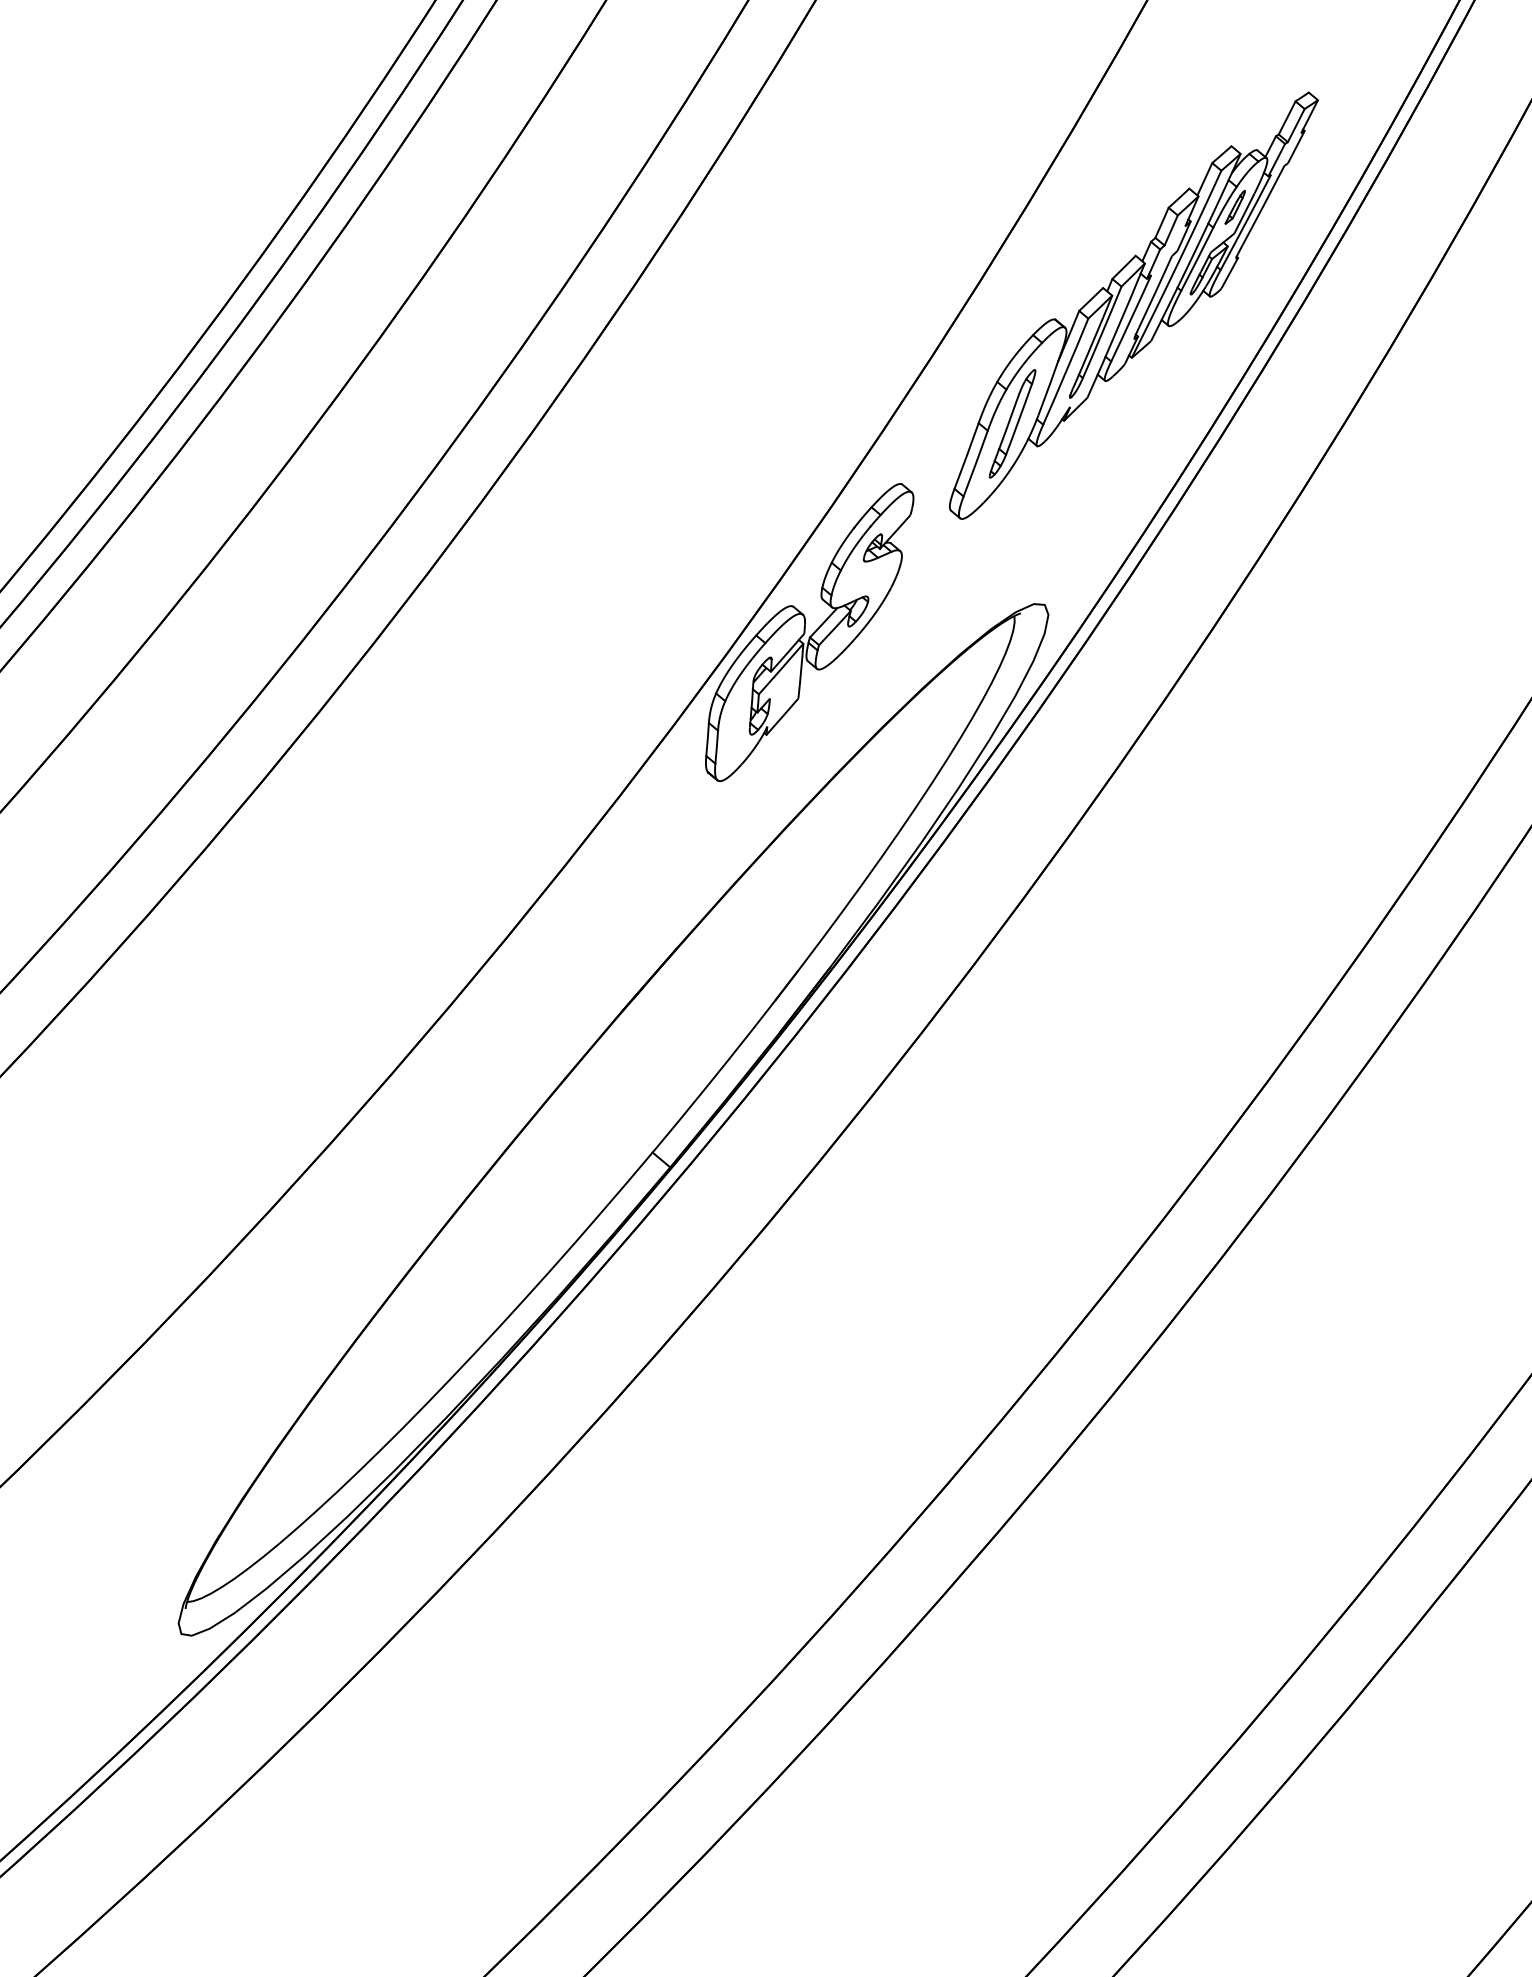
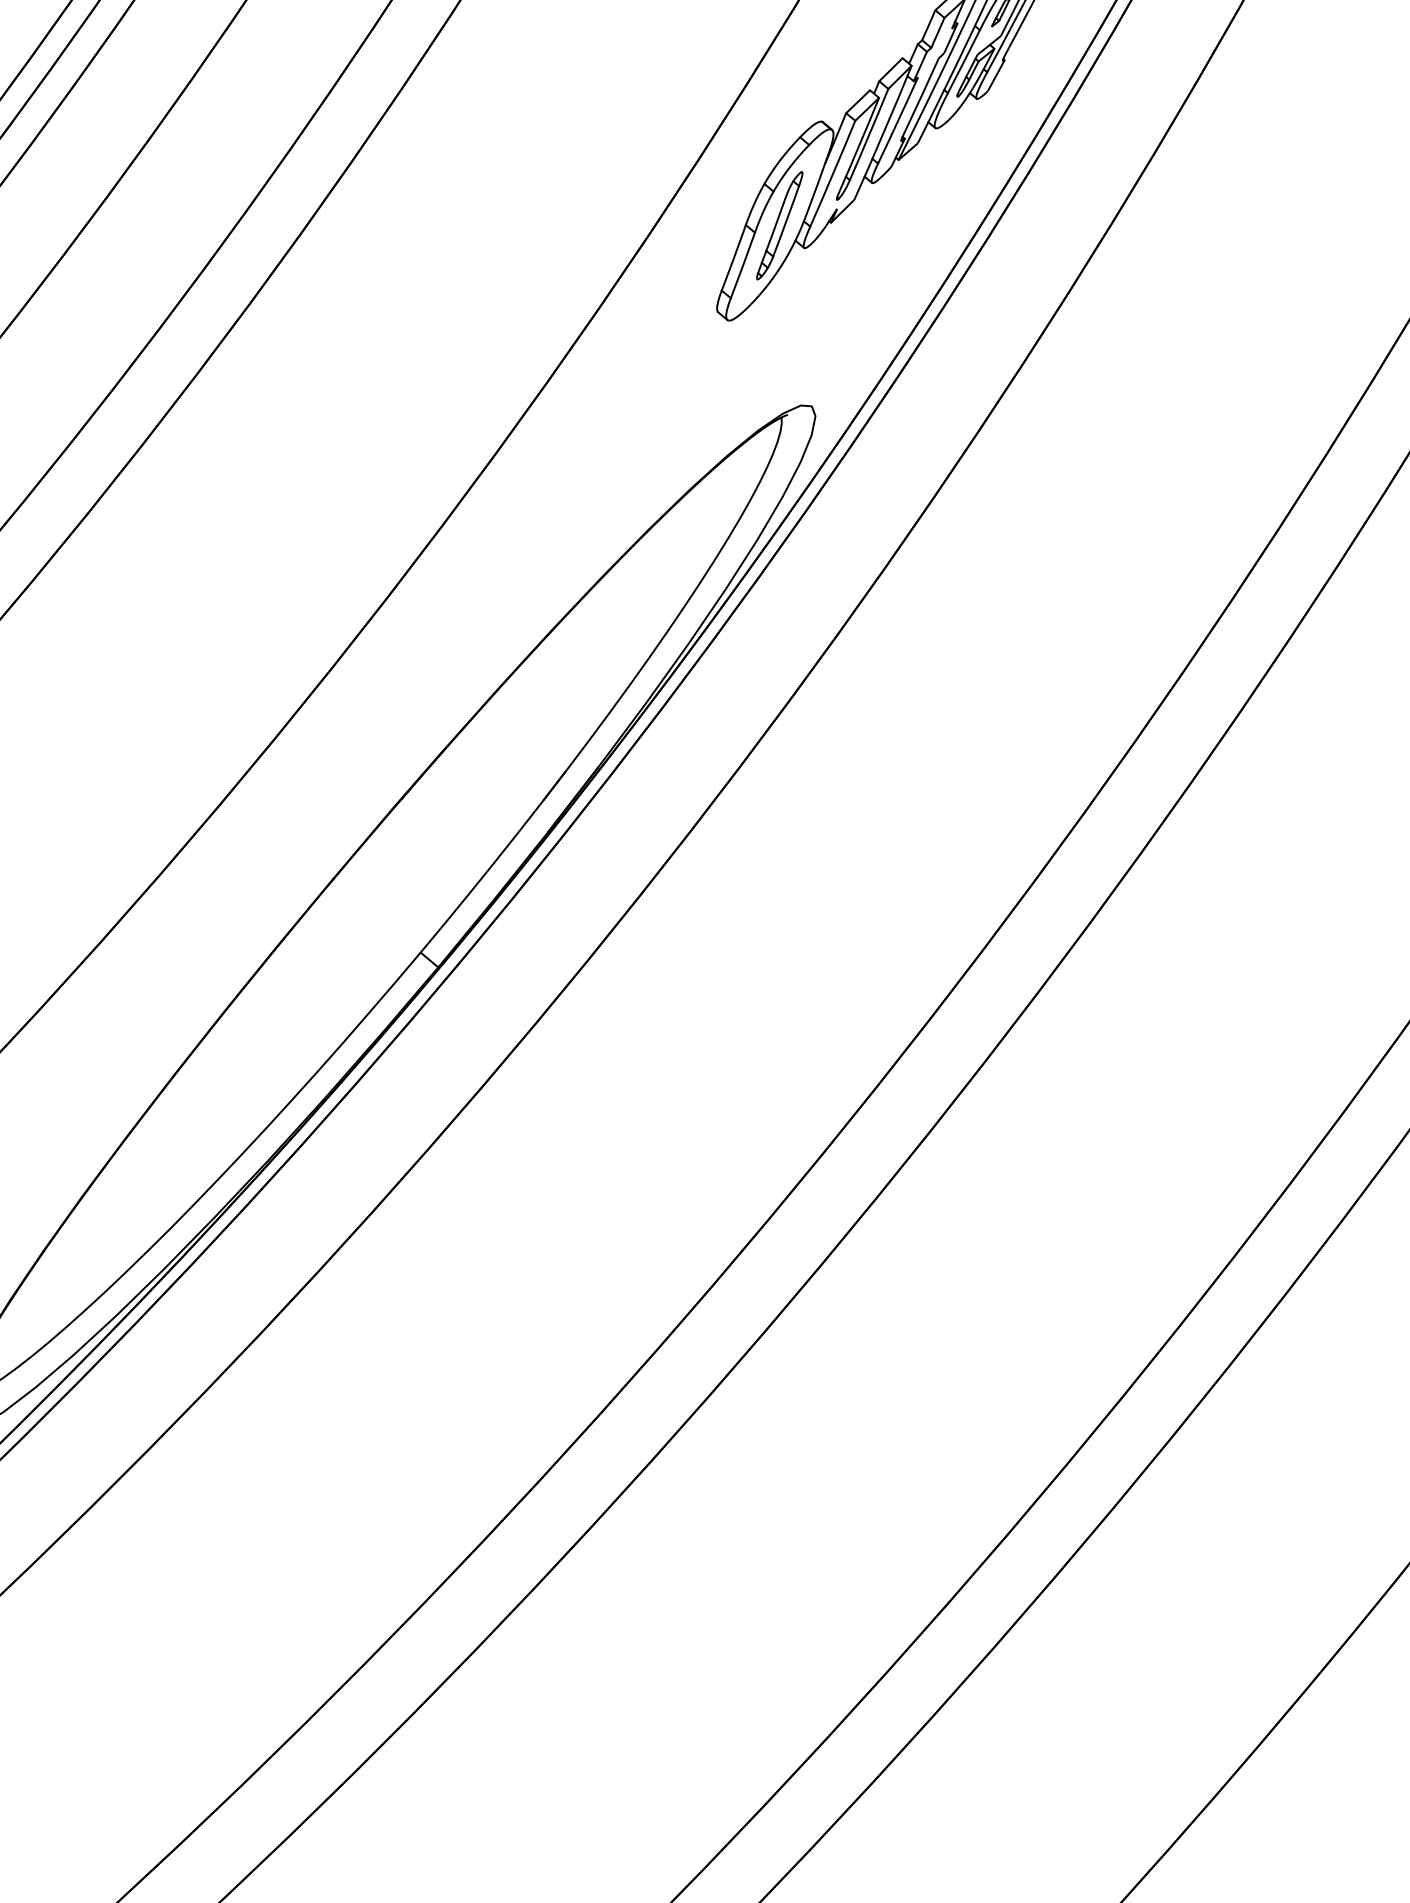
part: (809, 632) -> (577, 433), removed

